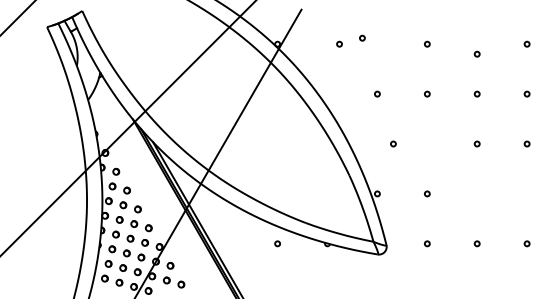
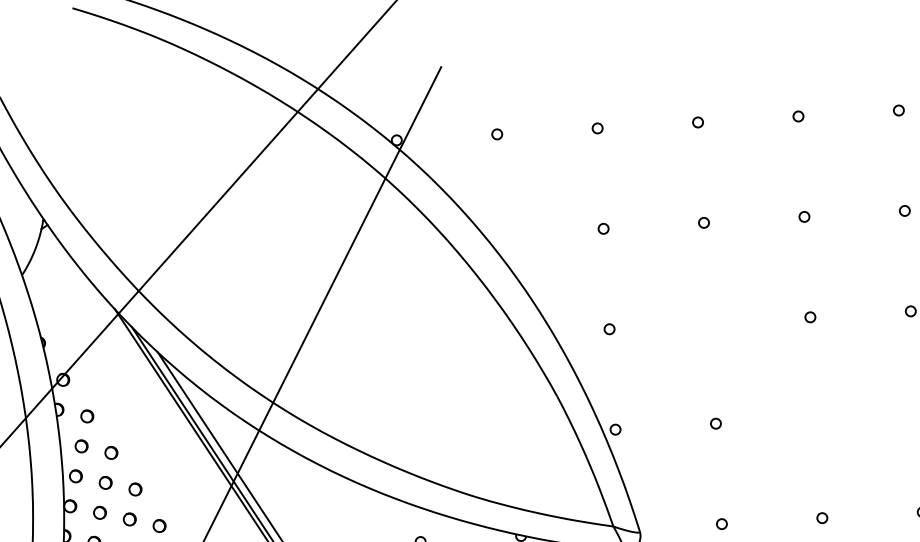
circle: (362, 37) -> (597, 126), moved
circle: (339, 43) -> (497, 132), moved
circle: (476, 53) -> (796, 115), moved
circle: (393, 143) -> (609, 328), moved

